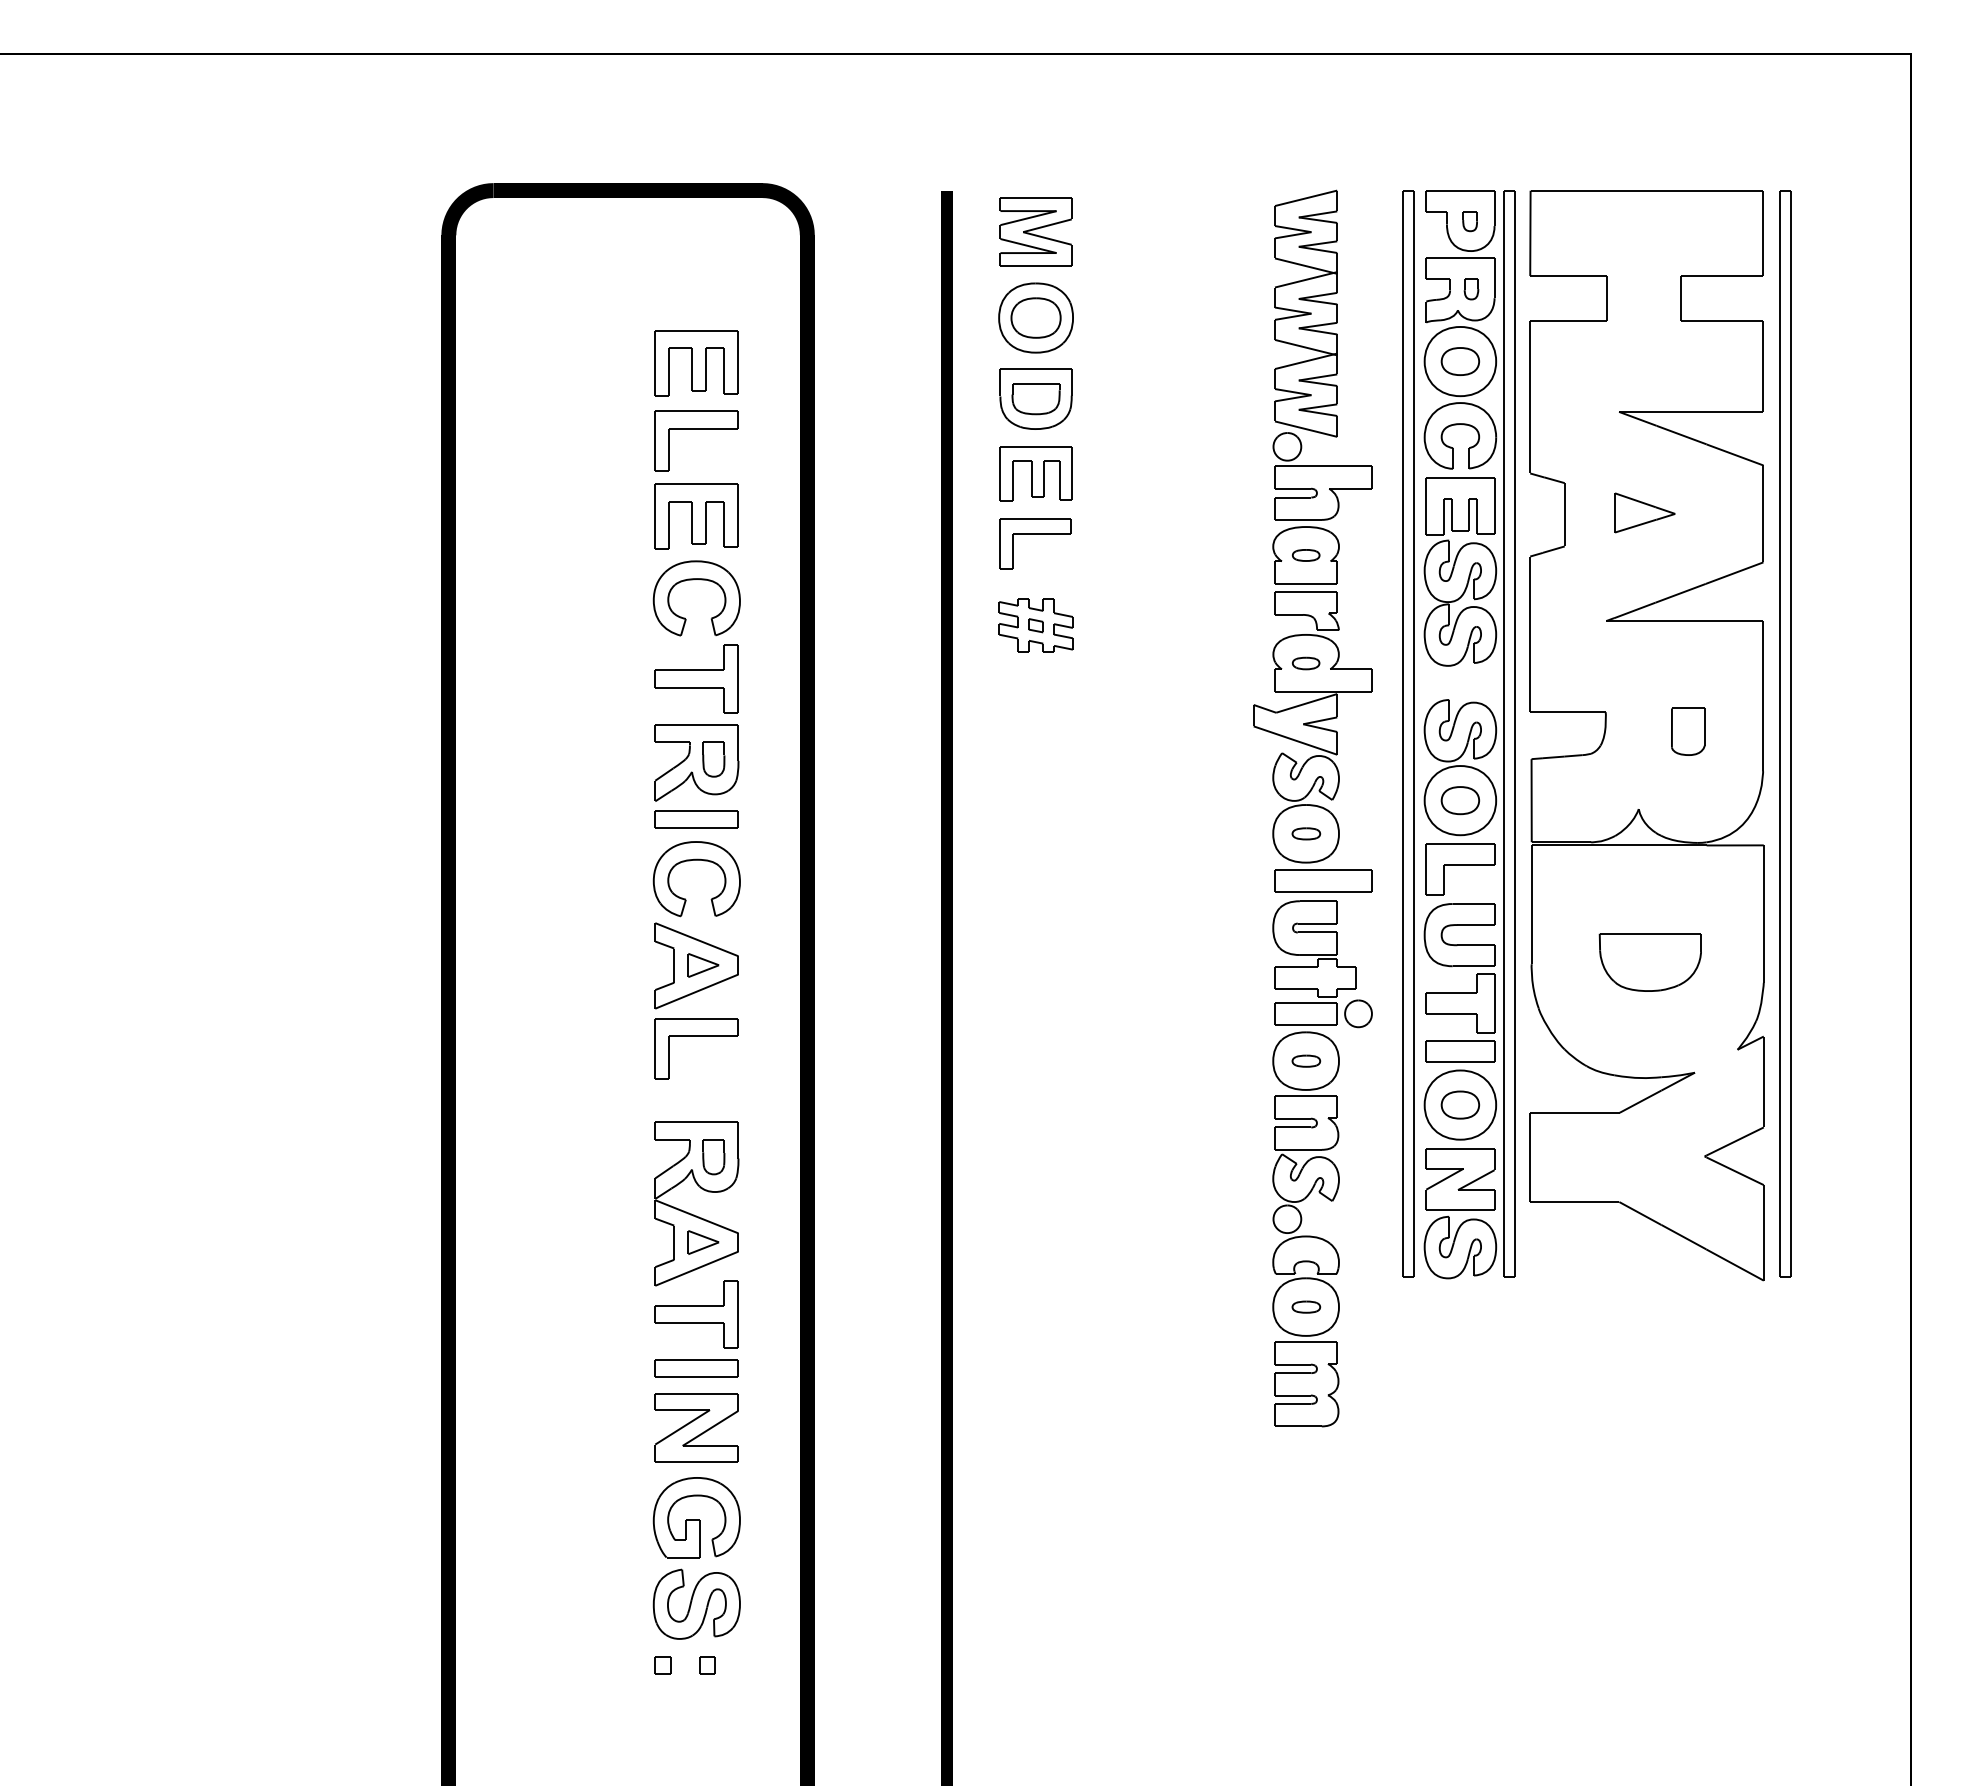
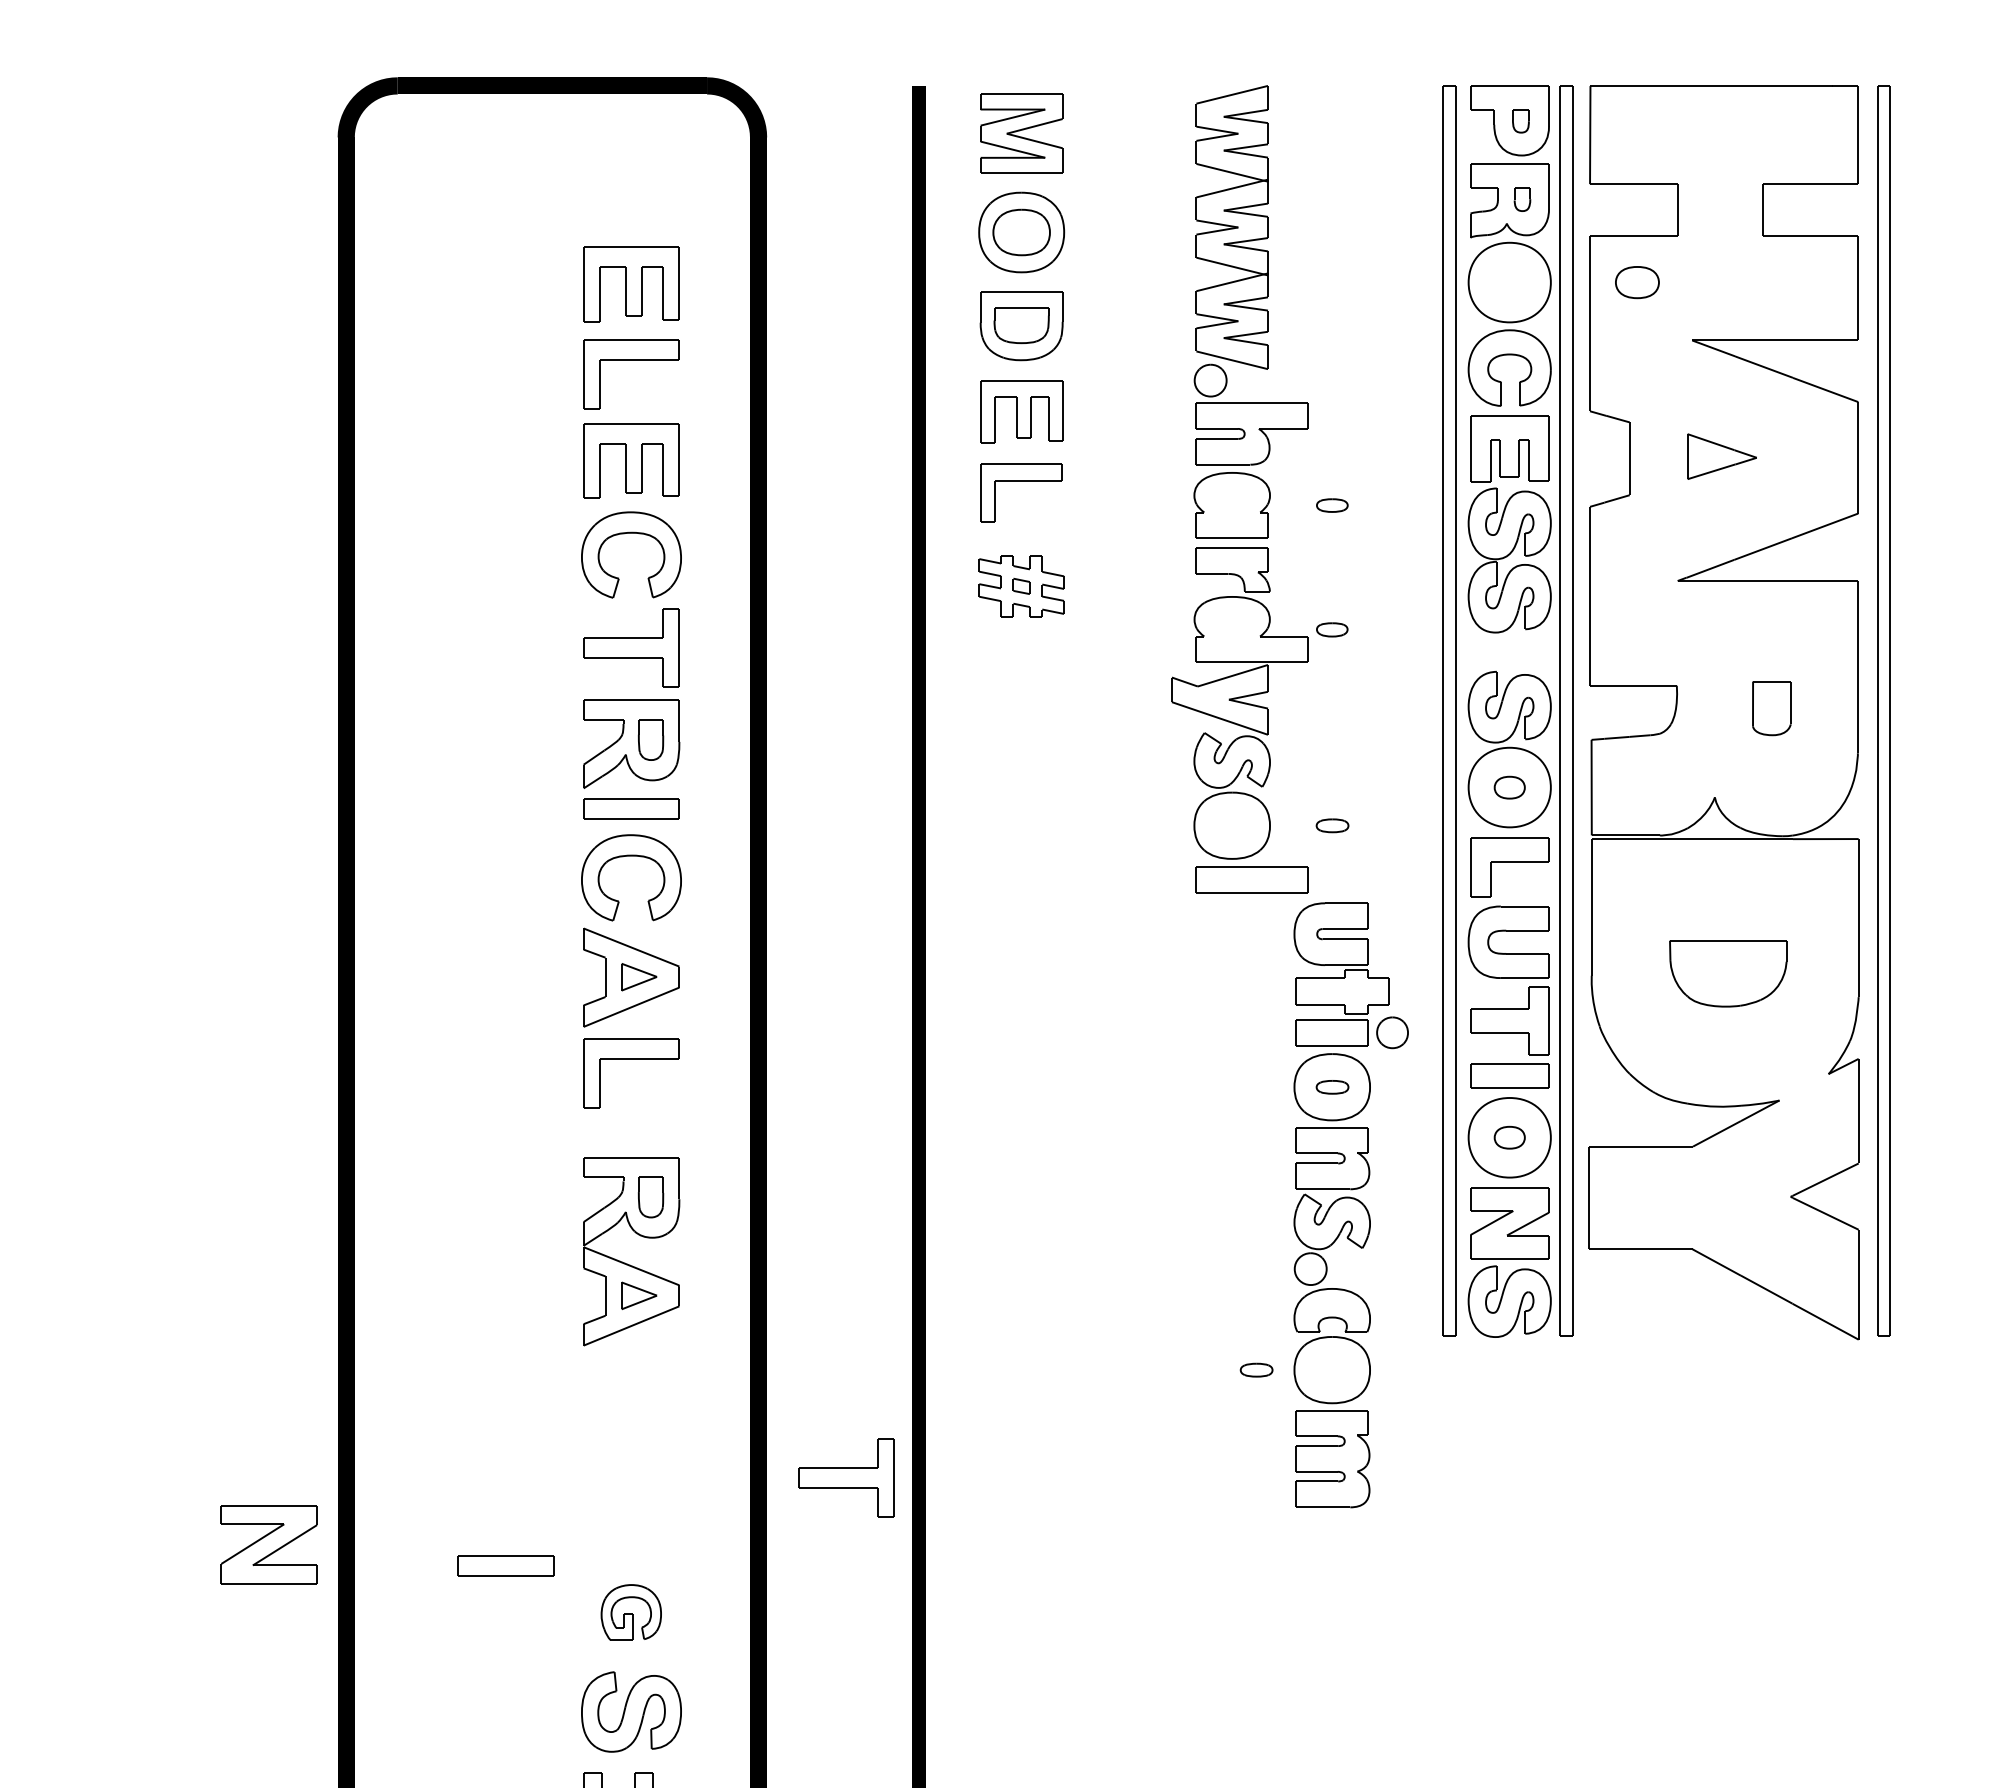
part: (1460, 361) -> (1637, 282), moved
part: (1312, 540) -> (1239, 488), moved
part: (1460, 800) -> (1509, 787), size x0.7
part: (1460, 1104) -> (1509, 1137), size x0.7
part: (1306, 1306) -> (1256, 1369), moved
part: (696, 1314) -> (846, 1477), moved
part: (696, 1368) -> (505, 1566), moved
part: (696, 1427) -> (268, 1544), moved
part: (696, 1517) -> (631, 1612), size x0.6

